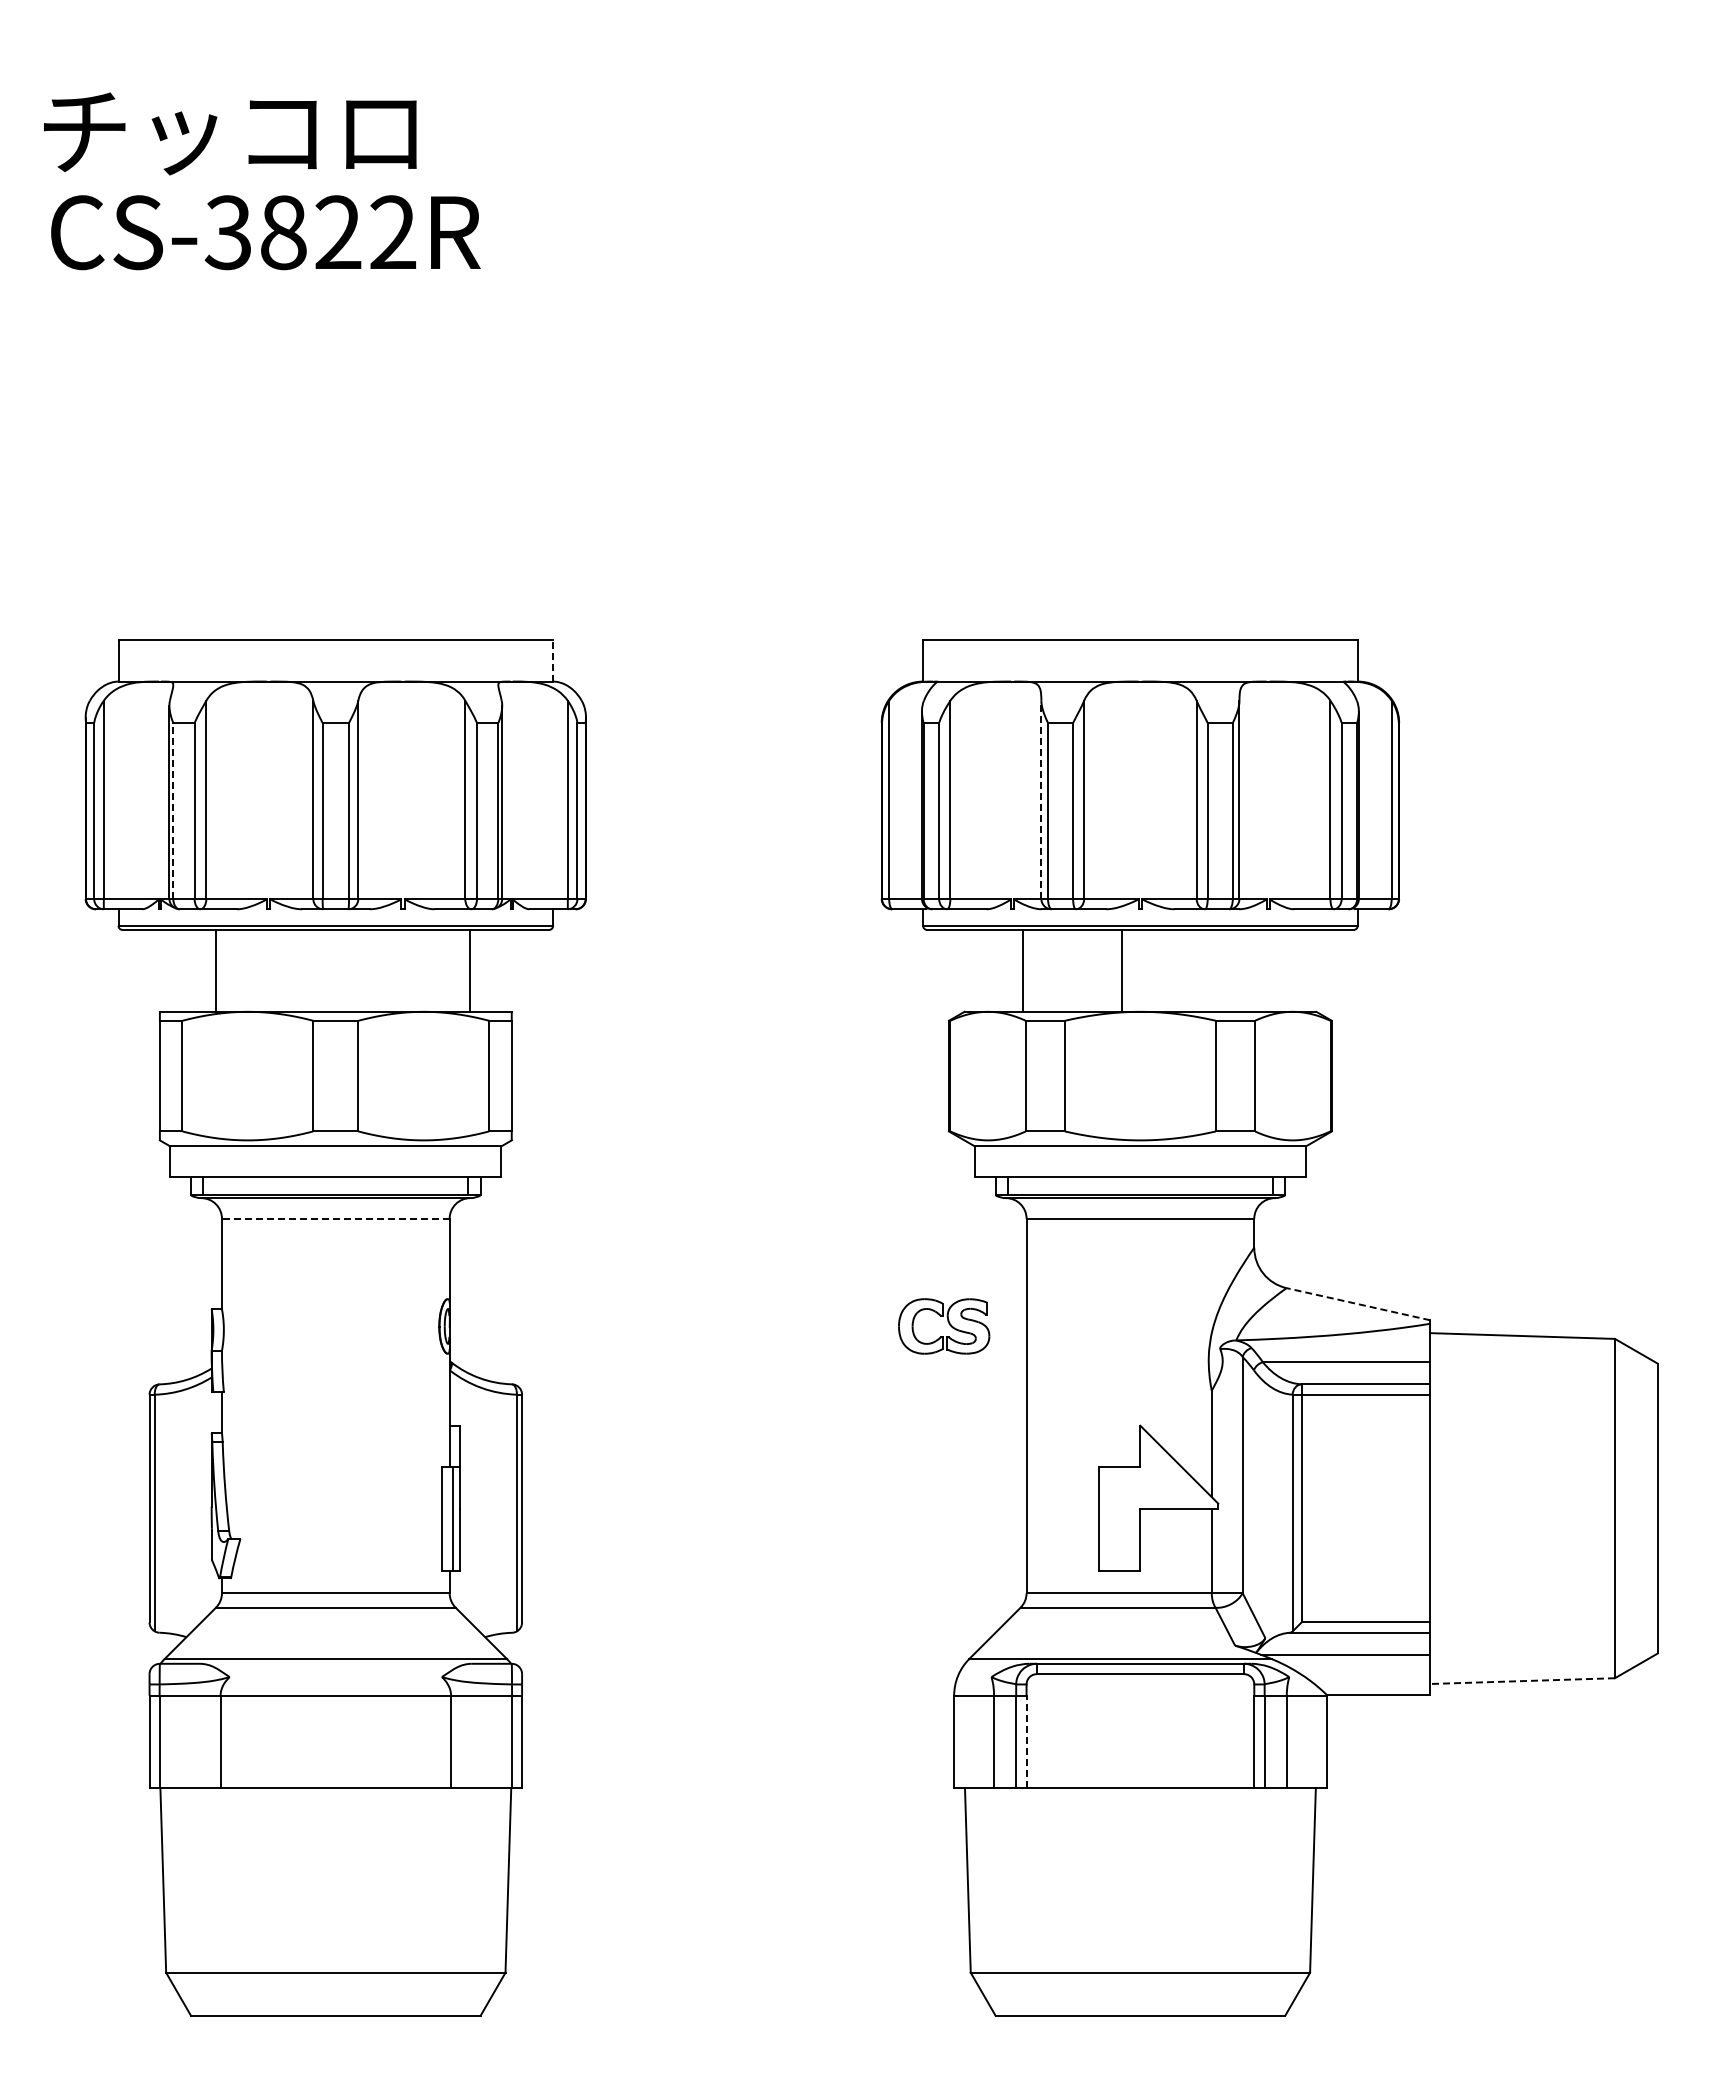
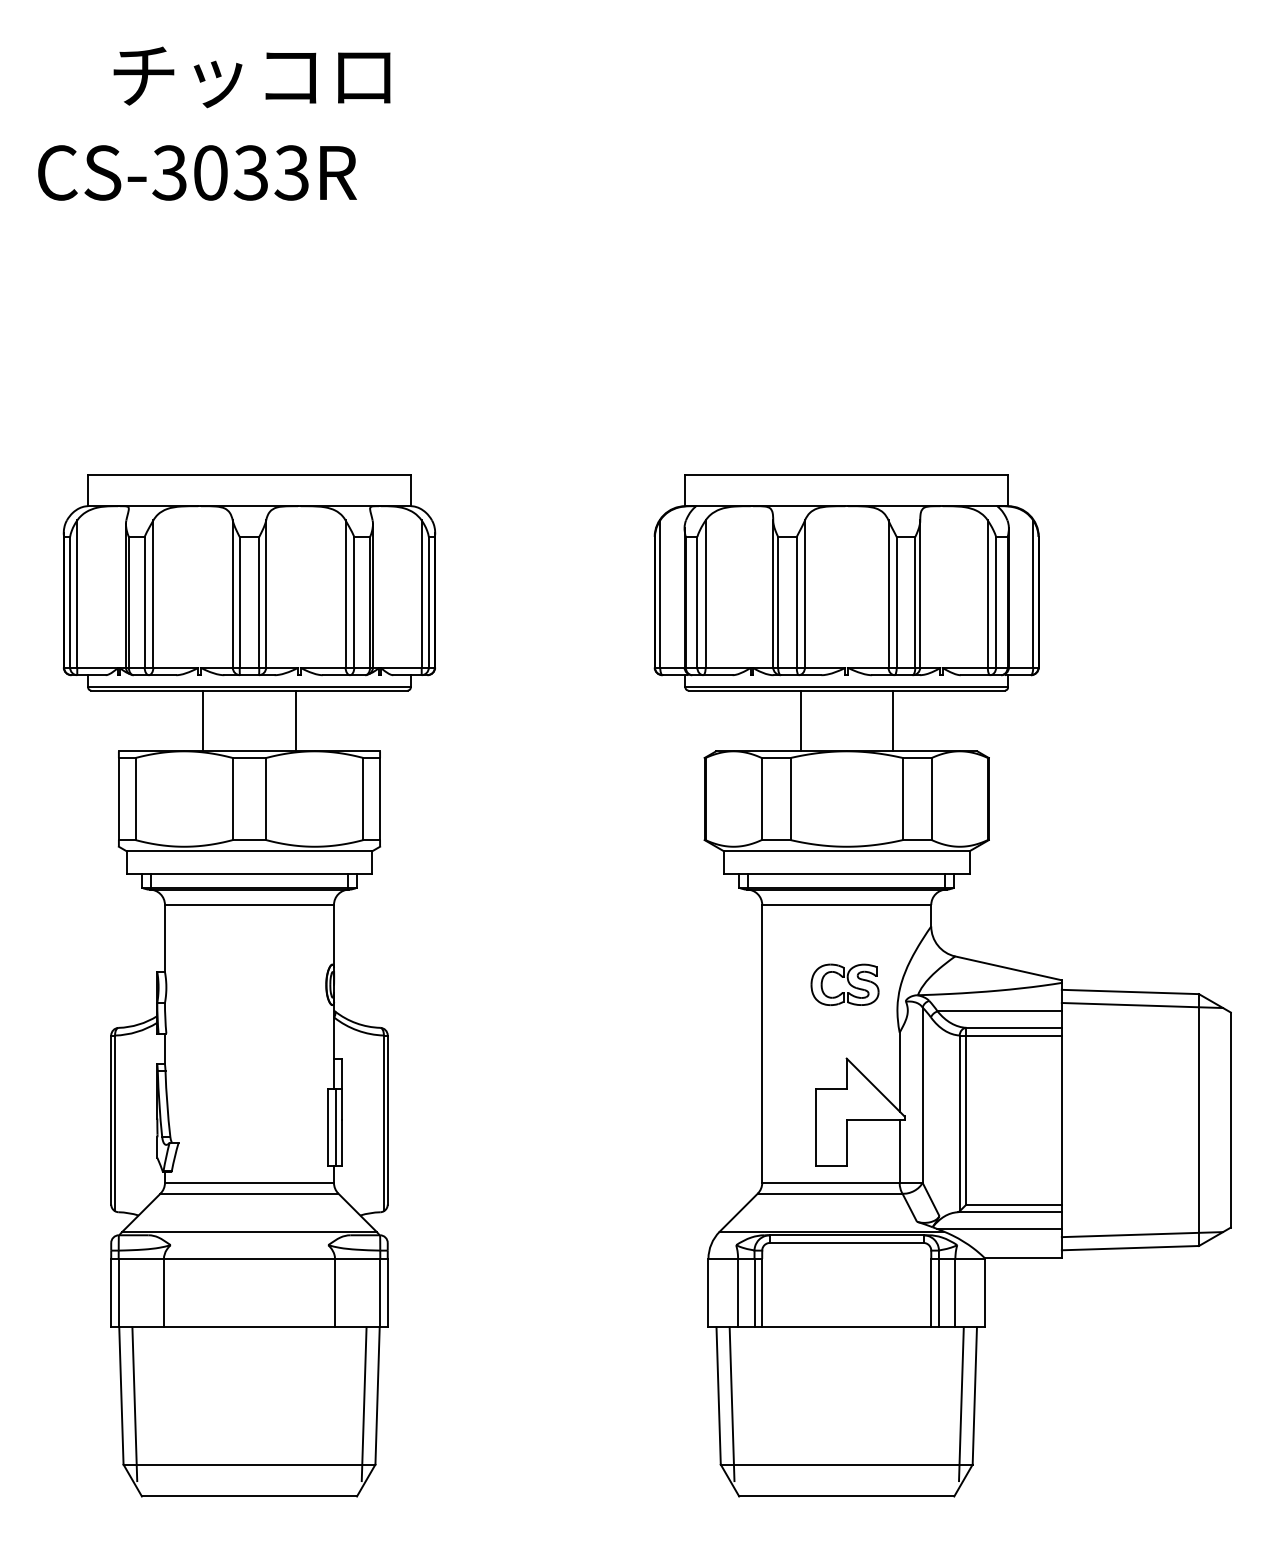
text: (230, 133) -> (252, 77), moved
text: (338, 232) -> (251, 172), CS-3822R -> CS-3033R
line: (553, 660) -> (411, 490), dashed -> solid
line: (1041, 799) -> (773, 593), dashed -> solid
line: (173, 810) -> (128, 601), dashed -> solid
line: (215, 970) -> (203, 720), moved
line: (469, 970) -> (295, 720), moved
line: (1023, 970) -> (800, 720), moved
line: (1121, 970) -> (892, 720), moved
line: (335, 1218) -> (249, 904), dashed -> solid
line: (1358, 1304) -> (1008, 968), dashed -> solid
part: (944, 1326) -> (845, 984), moved
line: (1538, 1353) -> (1142, 1004), added
line: (1538, 1662) -> (1142, 1234), added
line: (1522, 1681) -> (1130, 1248), dashed -> solid
line: (1026, 1741) -> (762, 1292), dashed -> solid
line: (181, 1890) -> (134, 1403), added
line: (490, 1890) -> (364, 1403), added
line: (985, 1890) -> (731, 1403), added
line: (1294, 1890) -> (961, 1403), added

